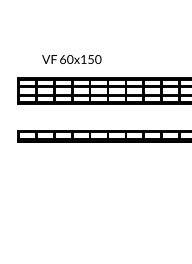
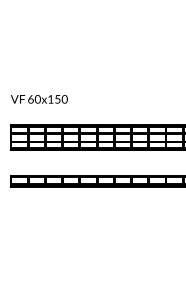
text: (71, 59) -> (39, 99), moved

